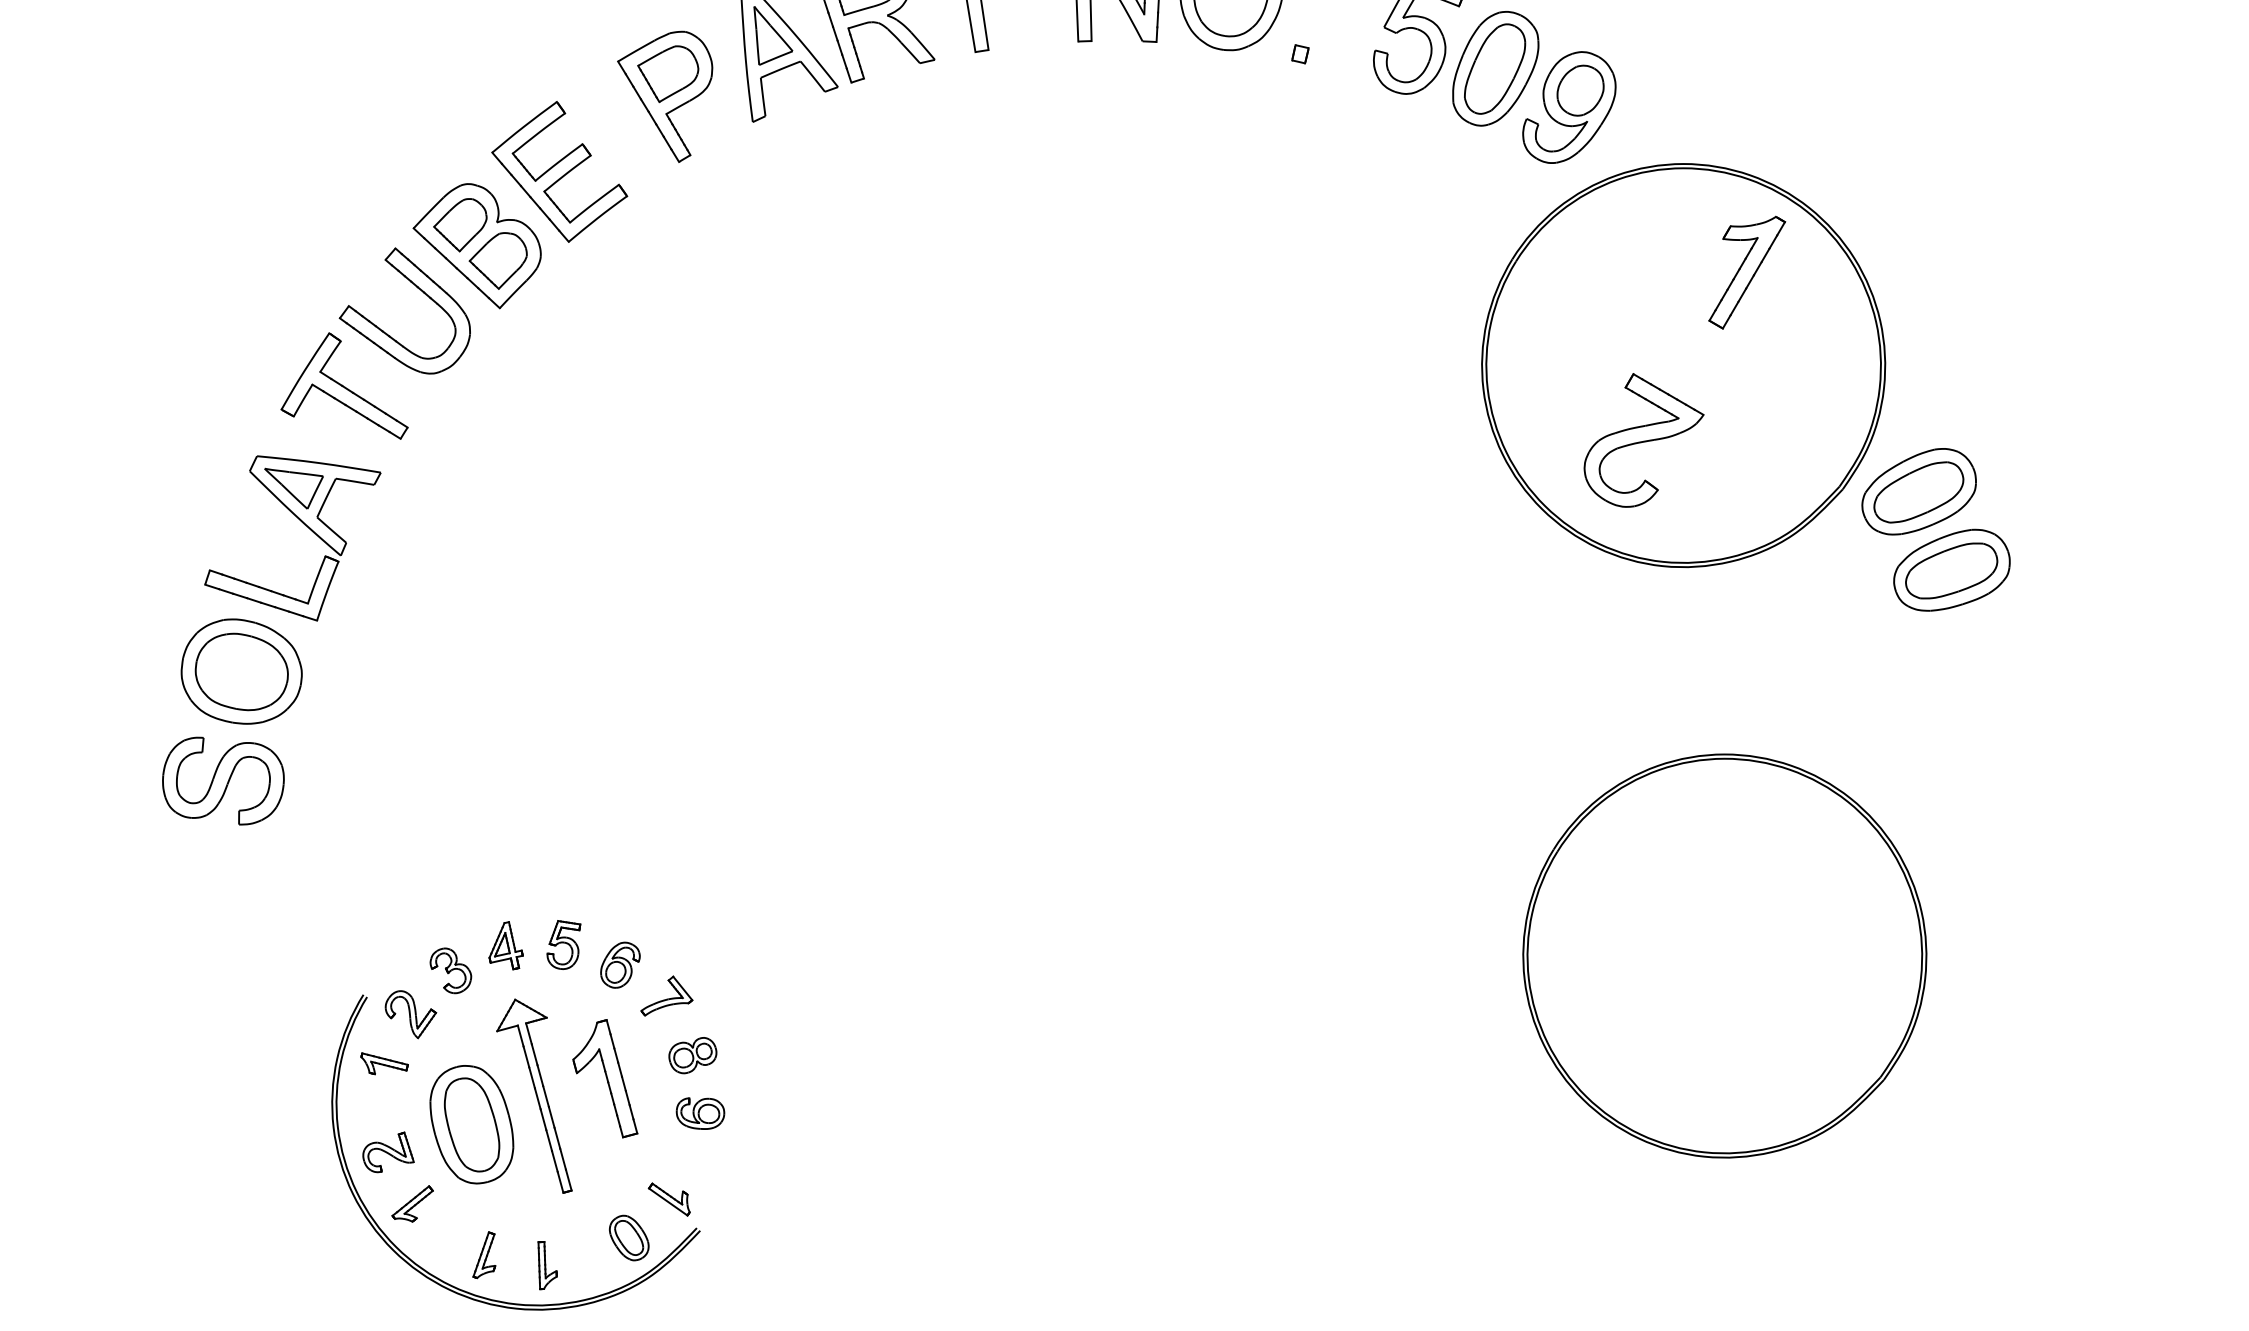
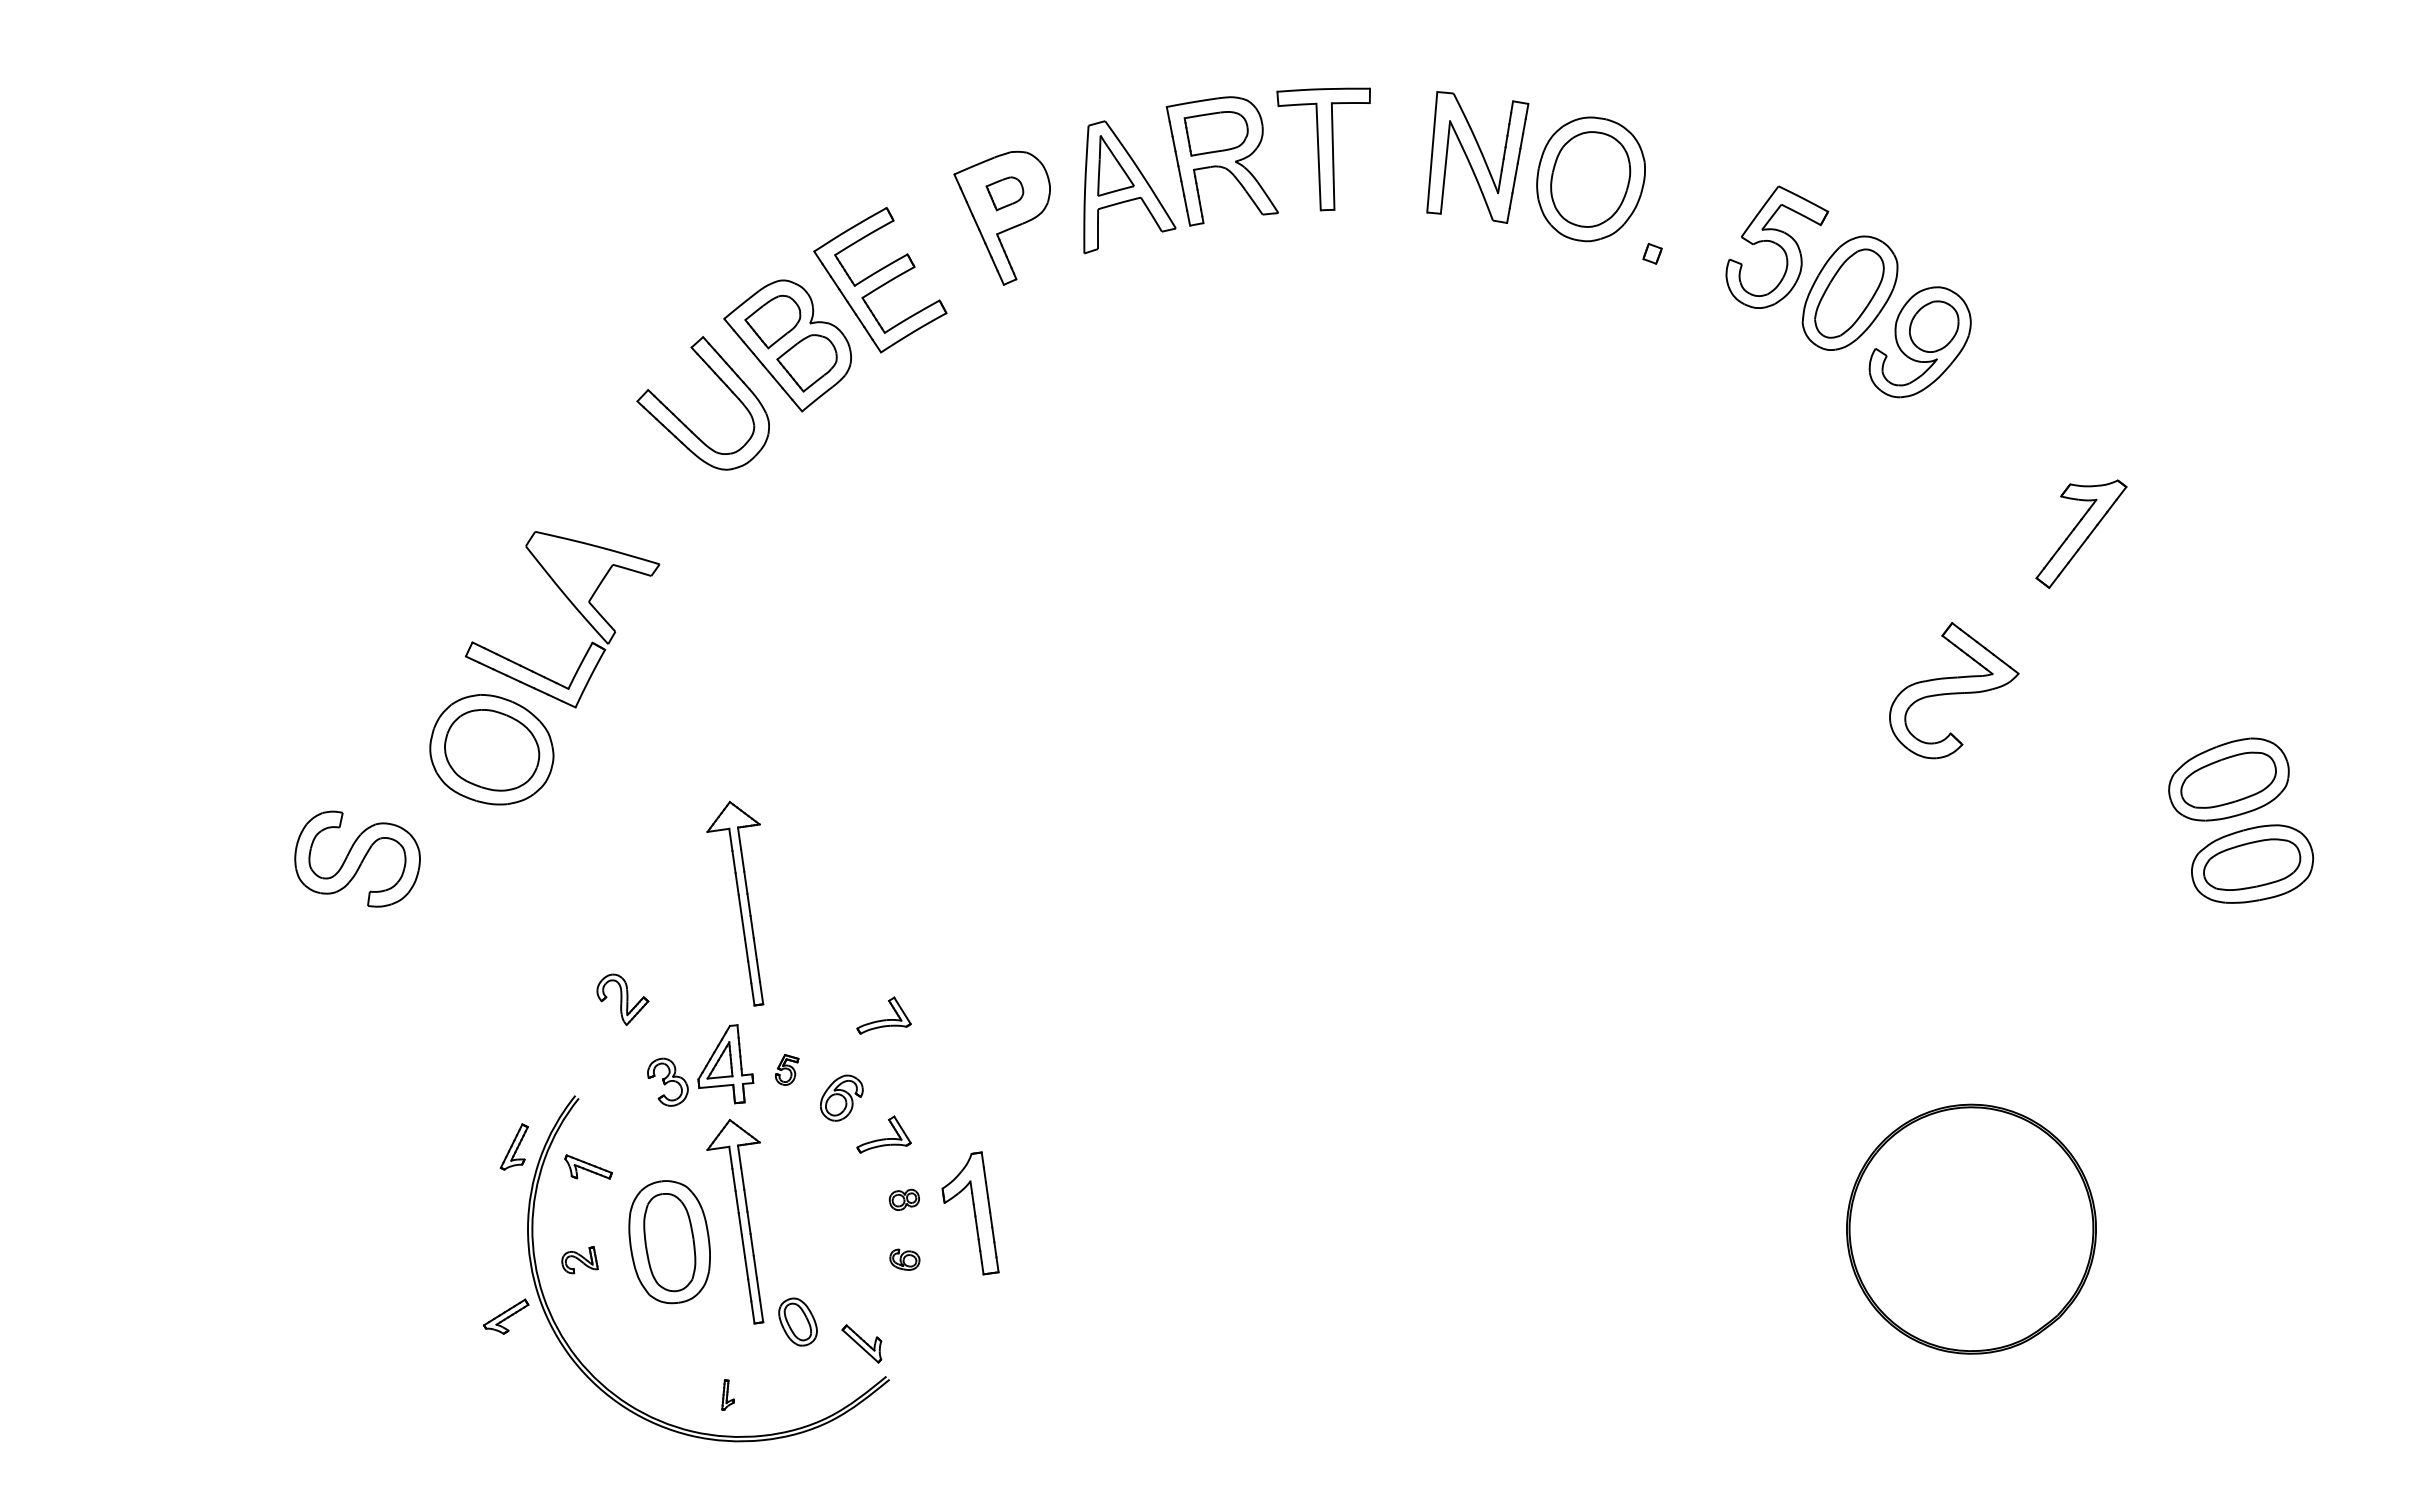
part: (668, 73) -> (1004, 193), size x0.6
part: (1683, 365) -> (2004, 620), removed
part: (340, 388) -> (629, 473), removed
part: (295, 487) -> (570, 568), removed
part: (223, 780) -> (357, 858), moved
part: (494, 790) -> (735, 903), added
part: (650, 880) -> (883, 1015), added
part: (563, 944) -> (786, 1069), size x0.6
part: (505, 946) -> (726, 1064), size x1.6
part: (1724, 955) -> (1971, 1228), size x0.6
part: (410, 1014) -> (622, 999), moved
part: (693, 1055) -> (904, 1199), size x0.6
part: (603, 1080) -> (970, 1213), moved
part: (700, 1113) -> (904, 1259), size x0.6
part: (387, 1152) -> (579, 1259), size x0.7
part: (412, 1204) -> (505, 1316), moved
part: (628, 1237) -> (797, 1321), moved
part: (483, 1254) -> (513, 1146), moved
part: (545, 1264) -> (727, 1394), size x0.6

